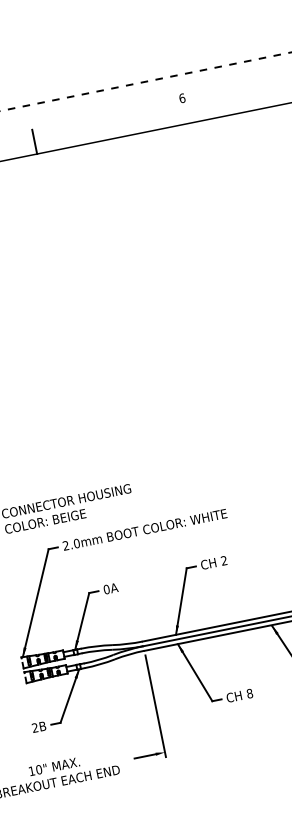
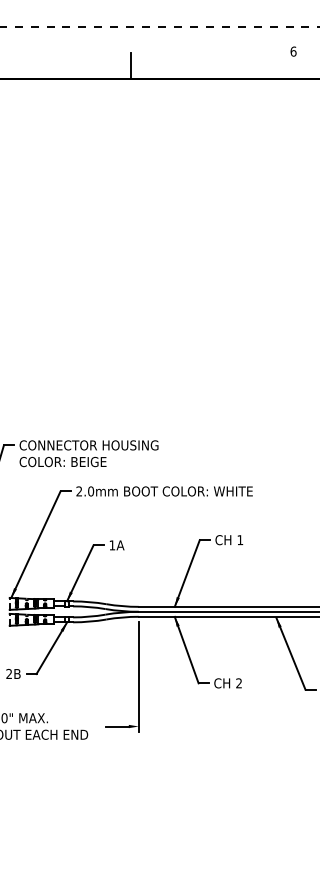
text: (224, 560) -> (240, 539), 2 -> 1
text: (106, 589) -> (112, 545), 0A -> 1A
text: (250, 693) -> (239, 683), 8 -> 2

